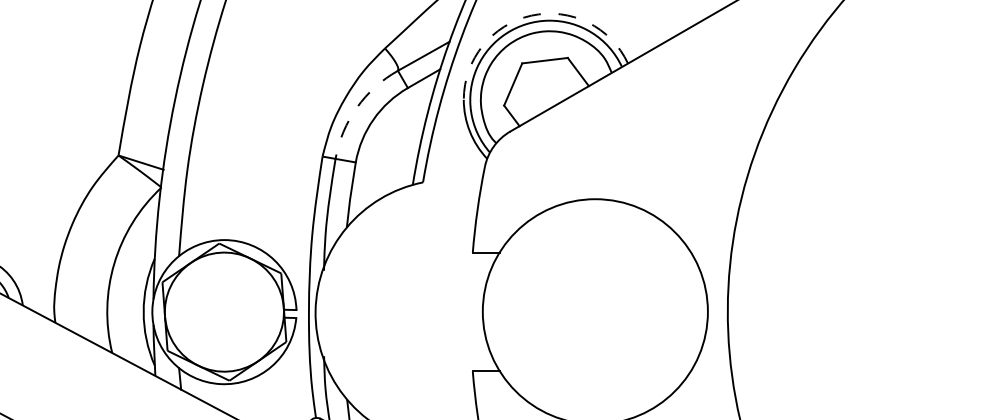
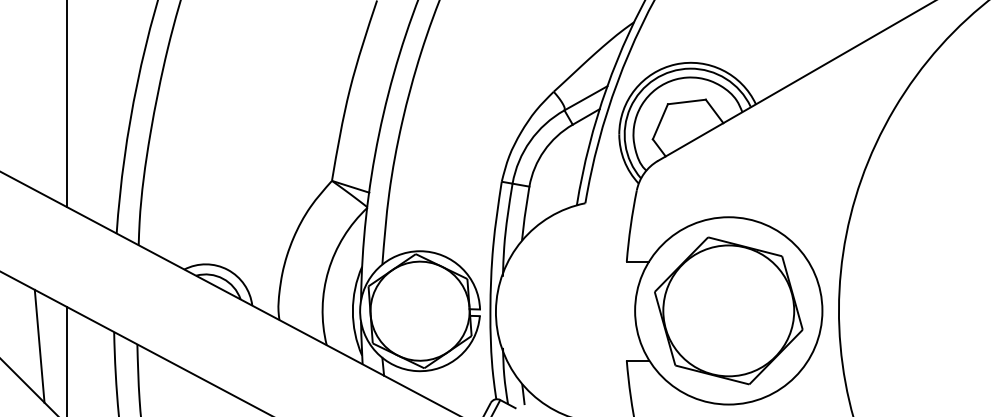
arc: (531, 15) -> (675, 64), dashed -> solid
arc: (357, 108) -> (530, 141), dashed -> solid
part: (595, 311) -> (728, 310), added

